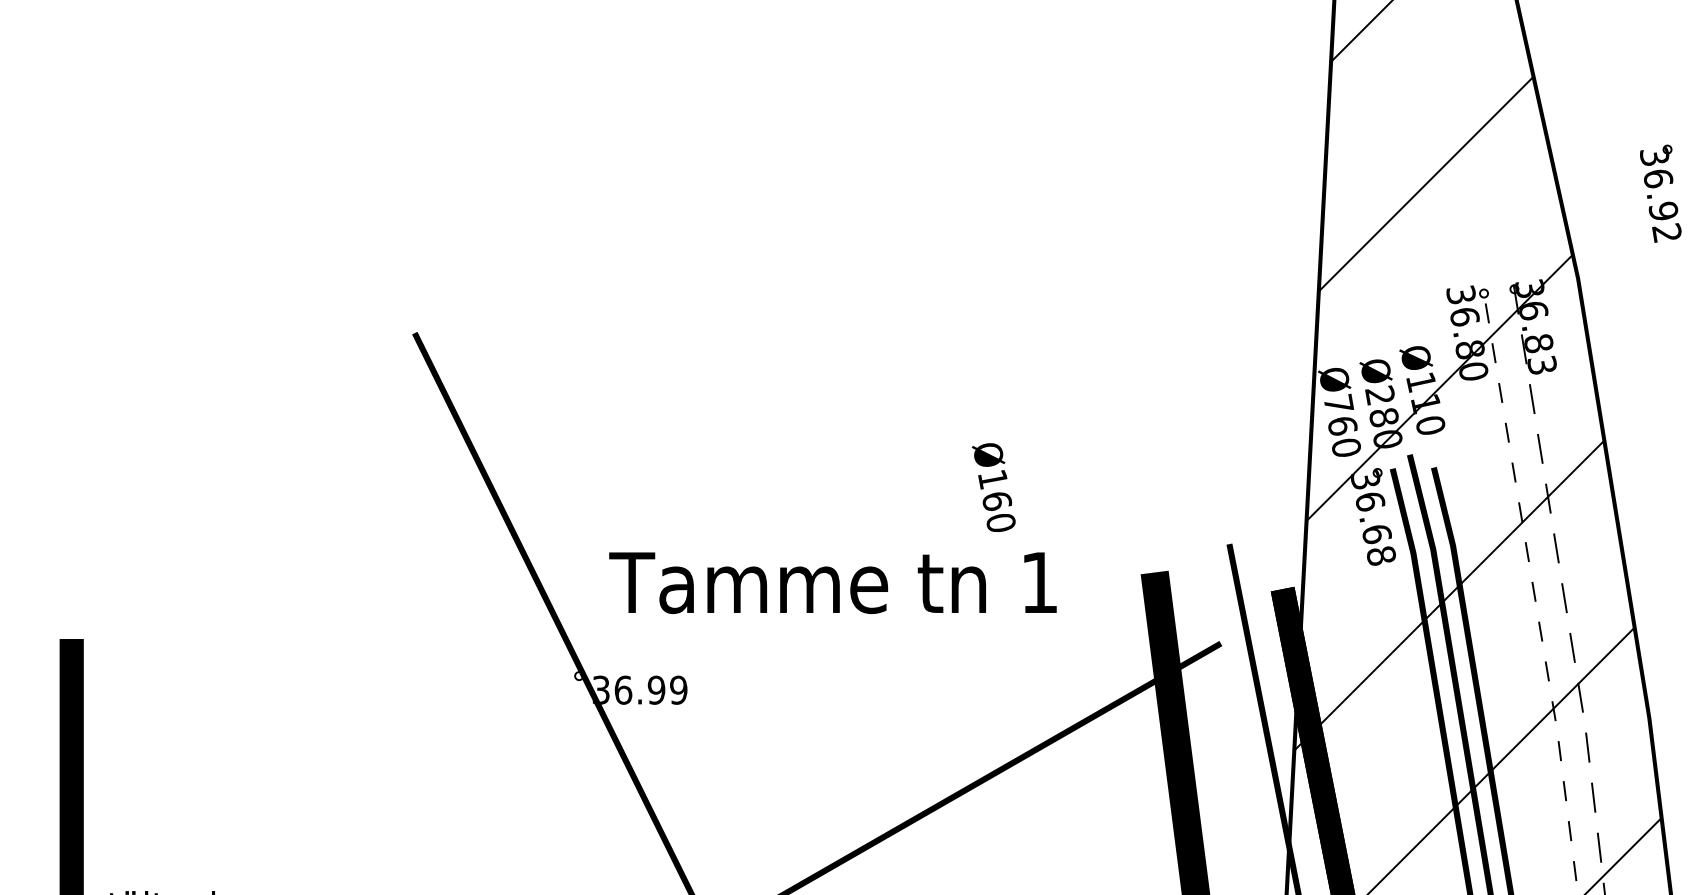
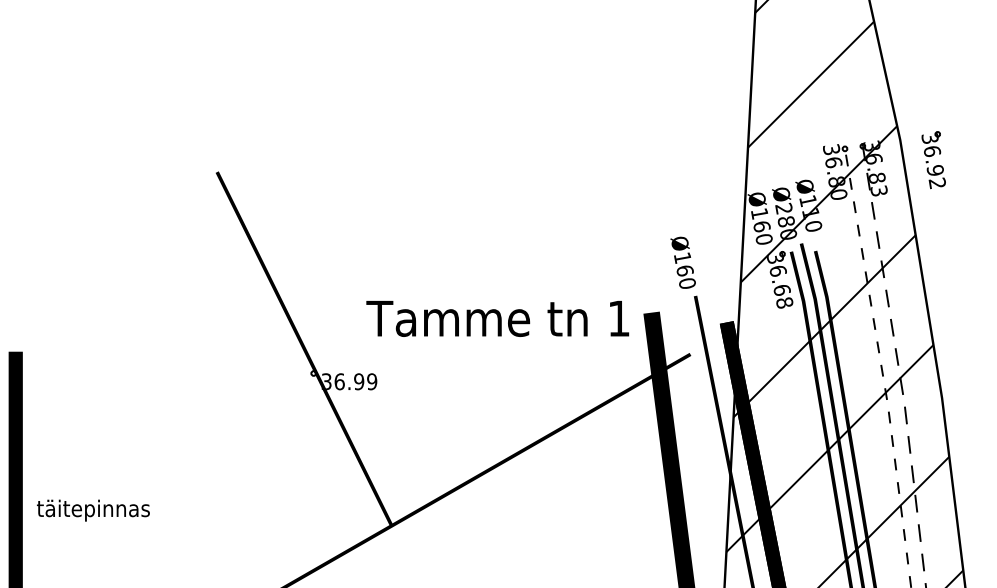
part: (1660, 194) -> (933, 160), moved
text: (1338, 403) -> (759, 213), Ø760 -> Ø160
text: (992, 487) -> (682, 262), moved
text: (832, 582) -> (497, 318), moved

